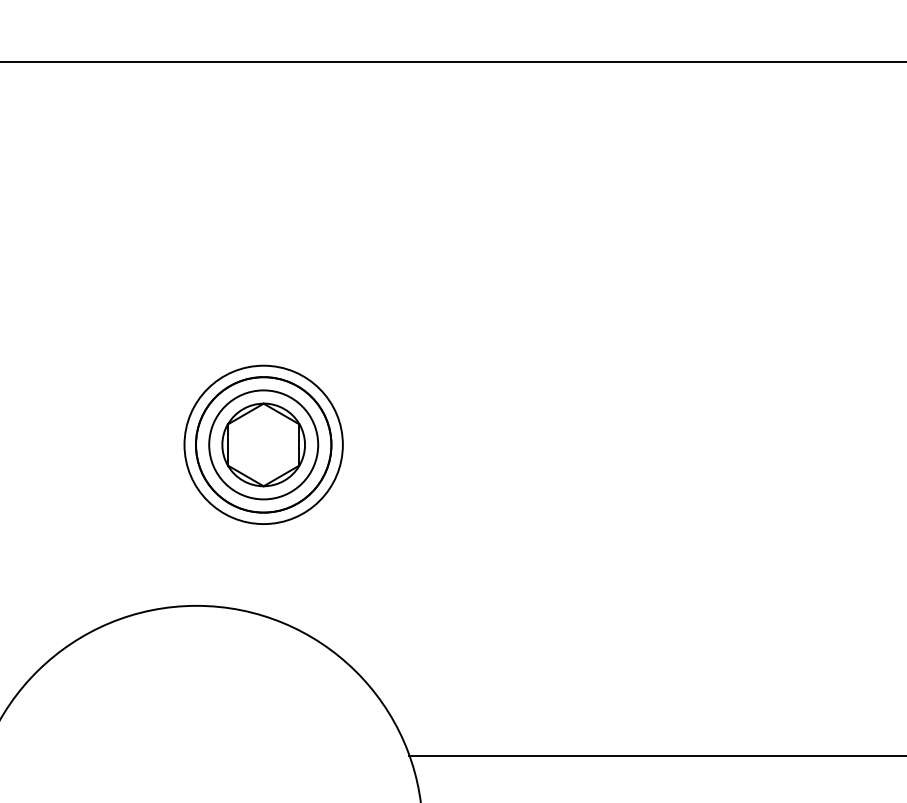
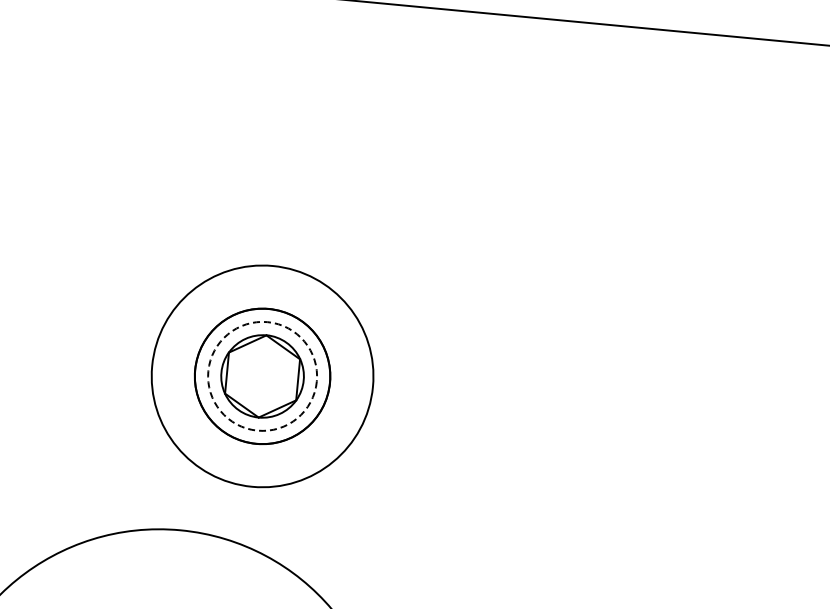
circle: (263, 444) -> (262, 375), size x1.4
circle: (263, 444) -> (262, 375), solid -> dashed

